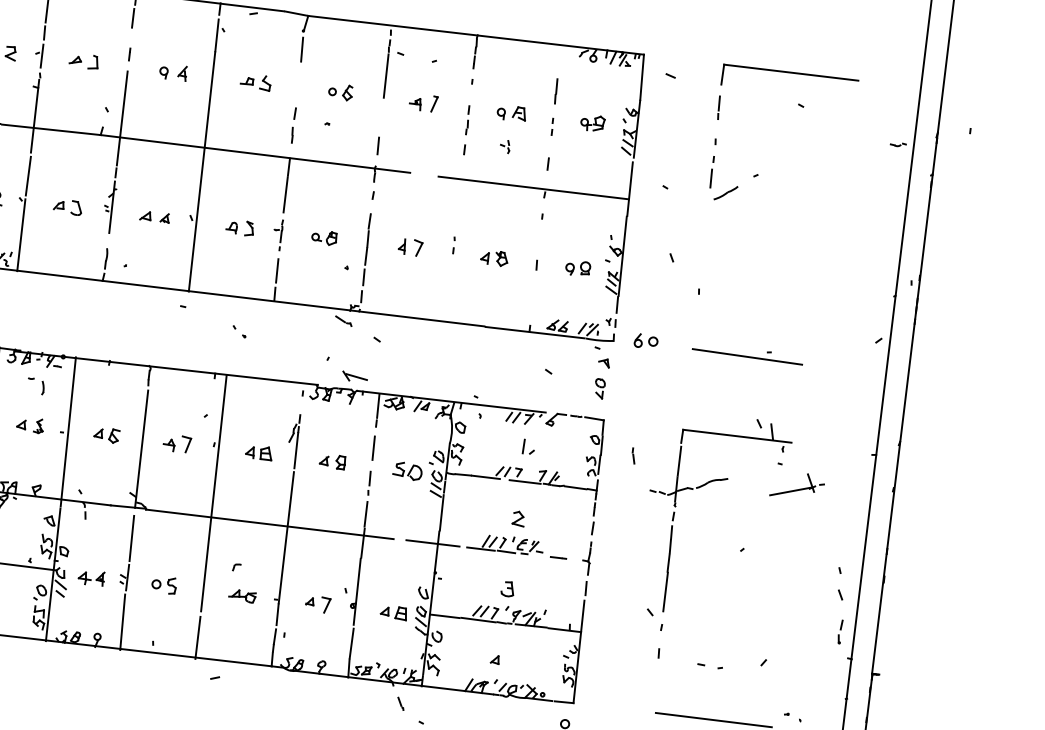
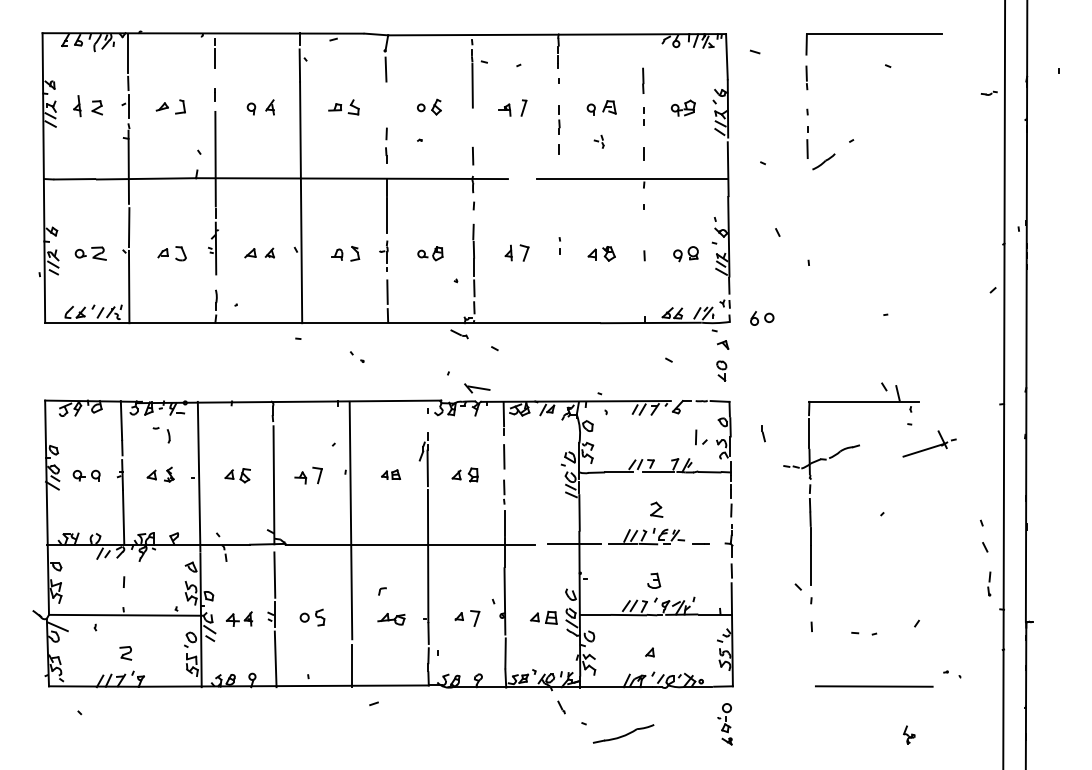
line: (747, 356) -> (864, 321), removed
part: (529, 447) -> (701, 437), moved
part: (258, 452) -> (390, 474), size x0.7
part: (407, 471) -> (540, 475), removed

